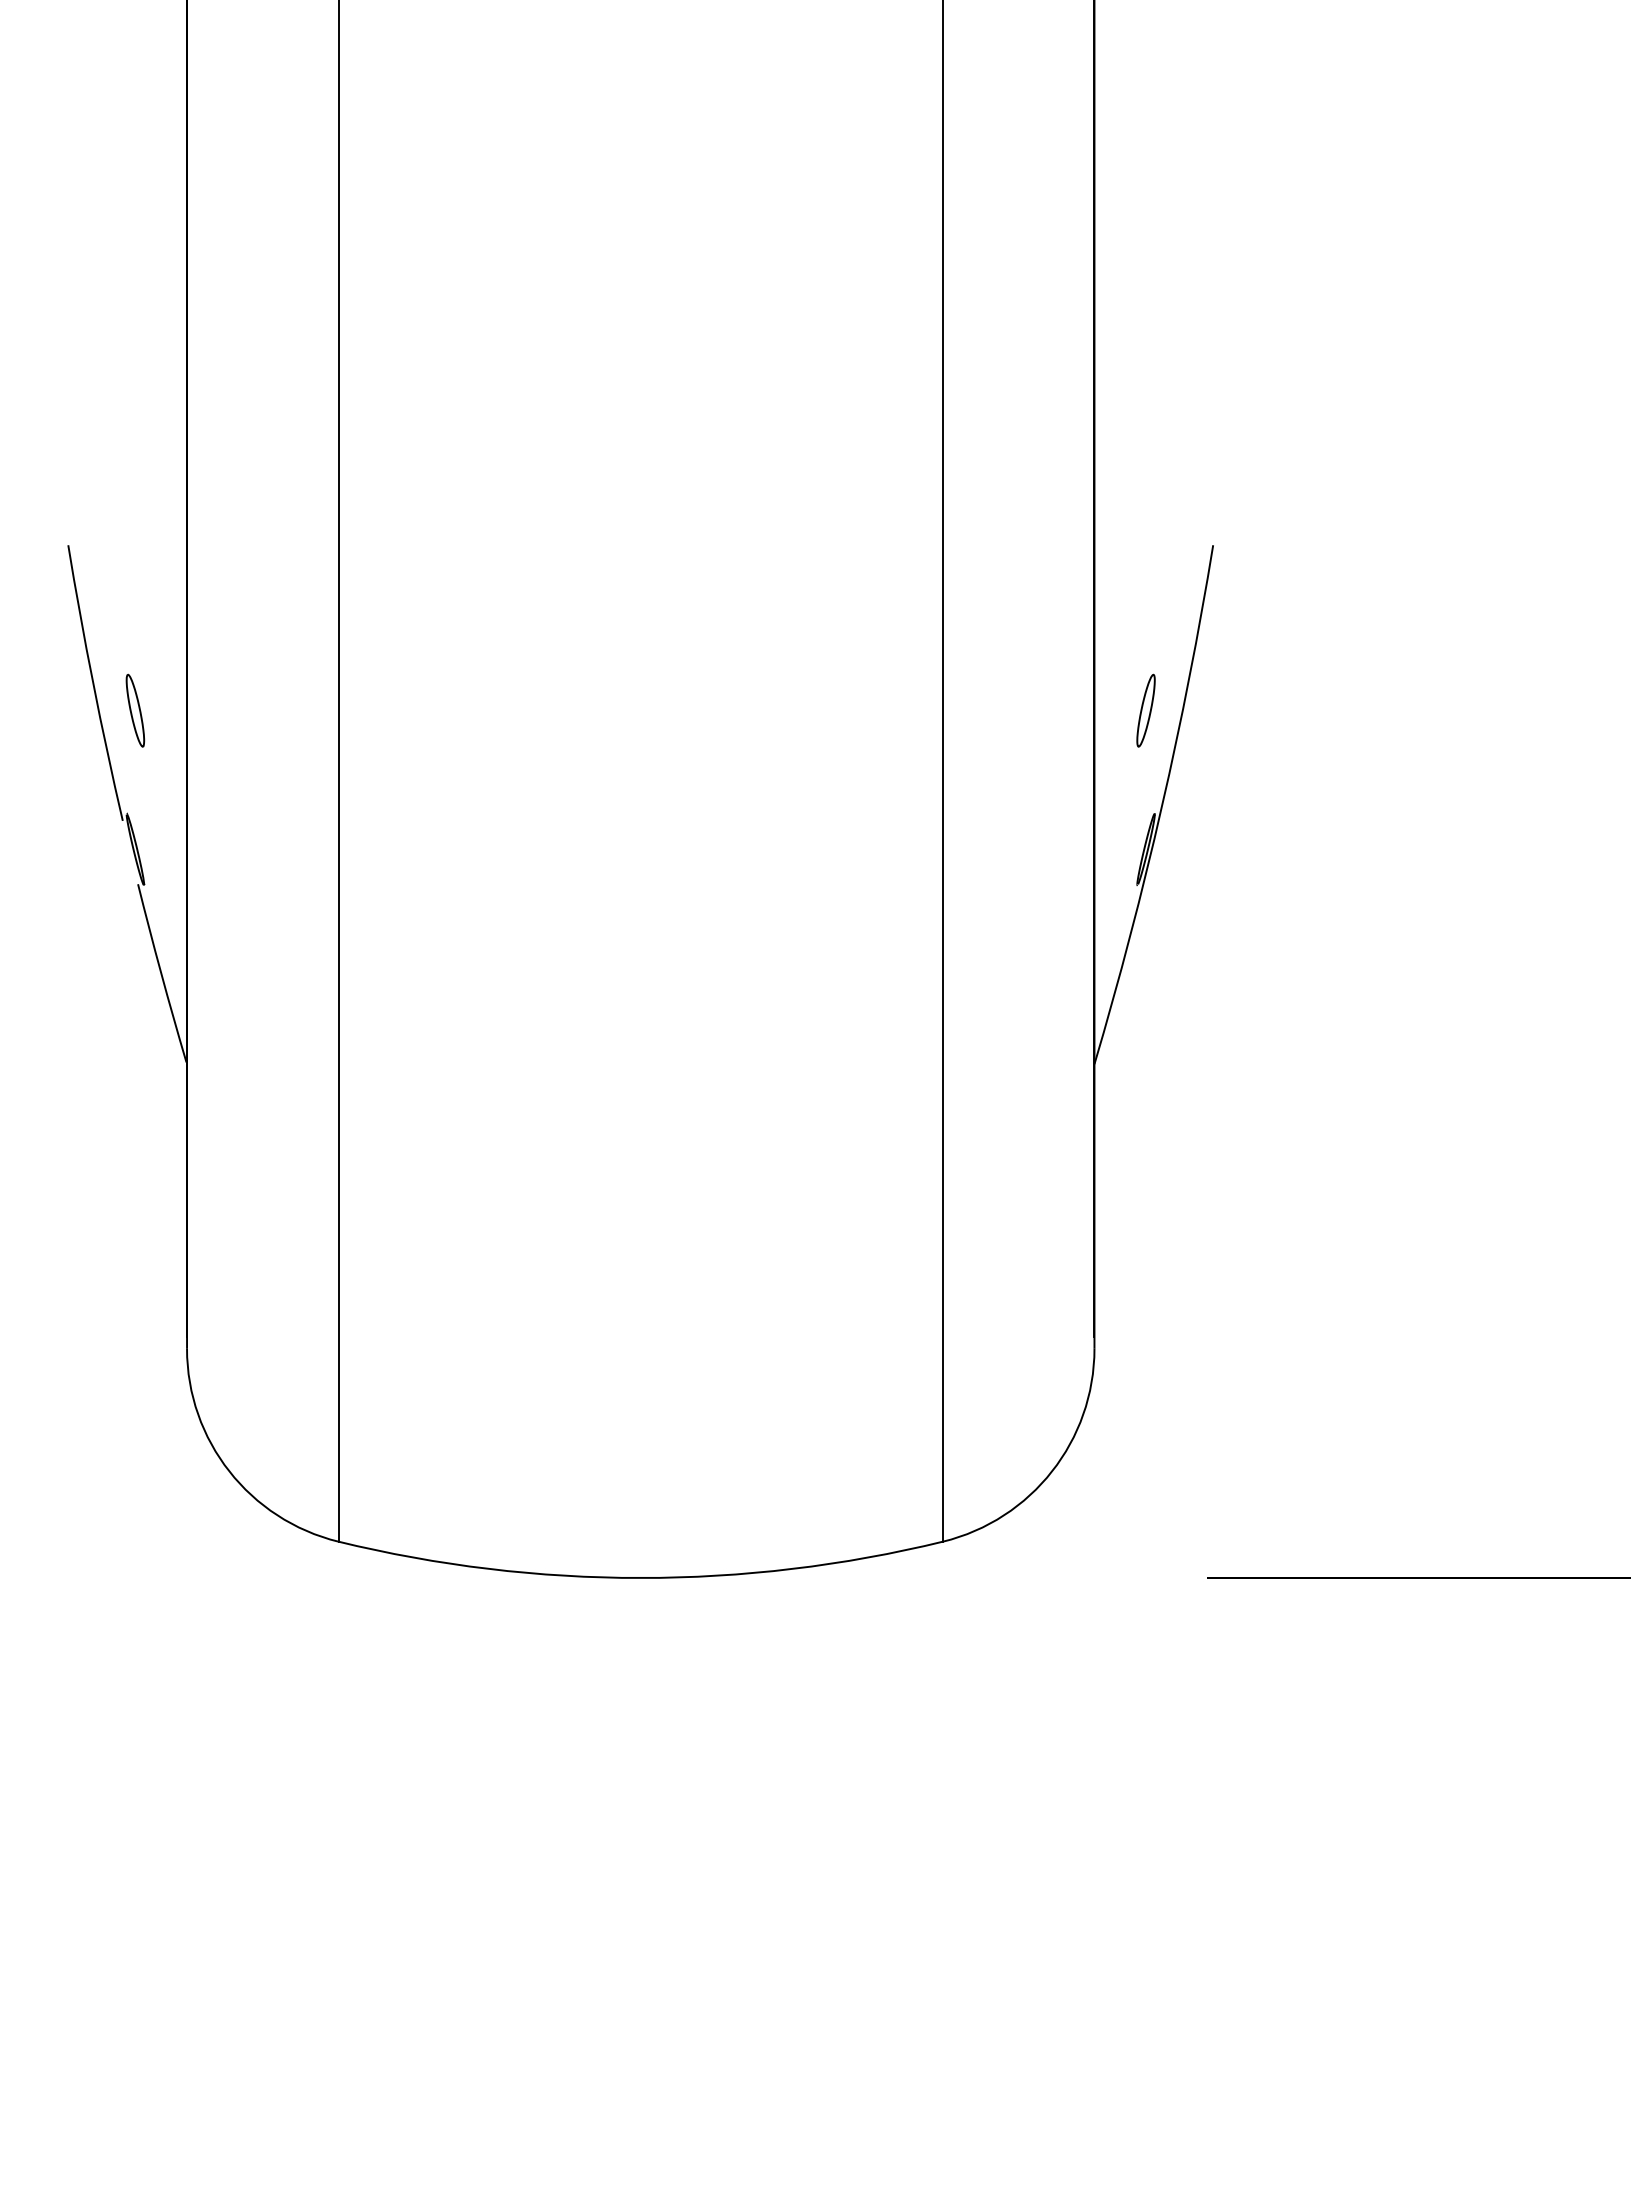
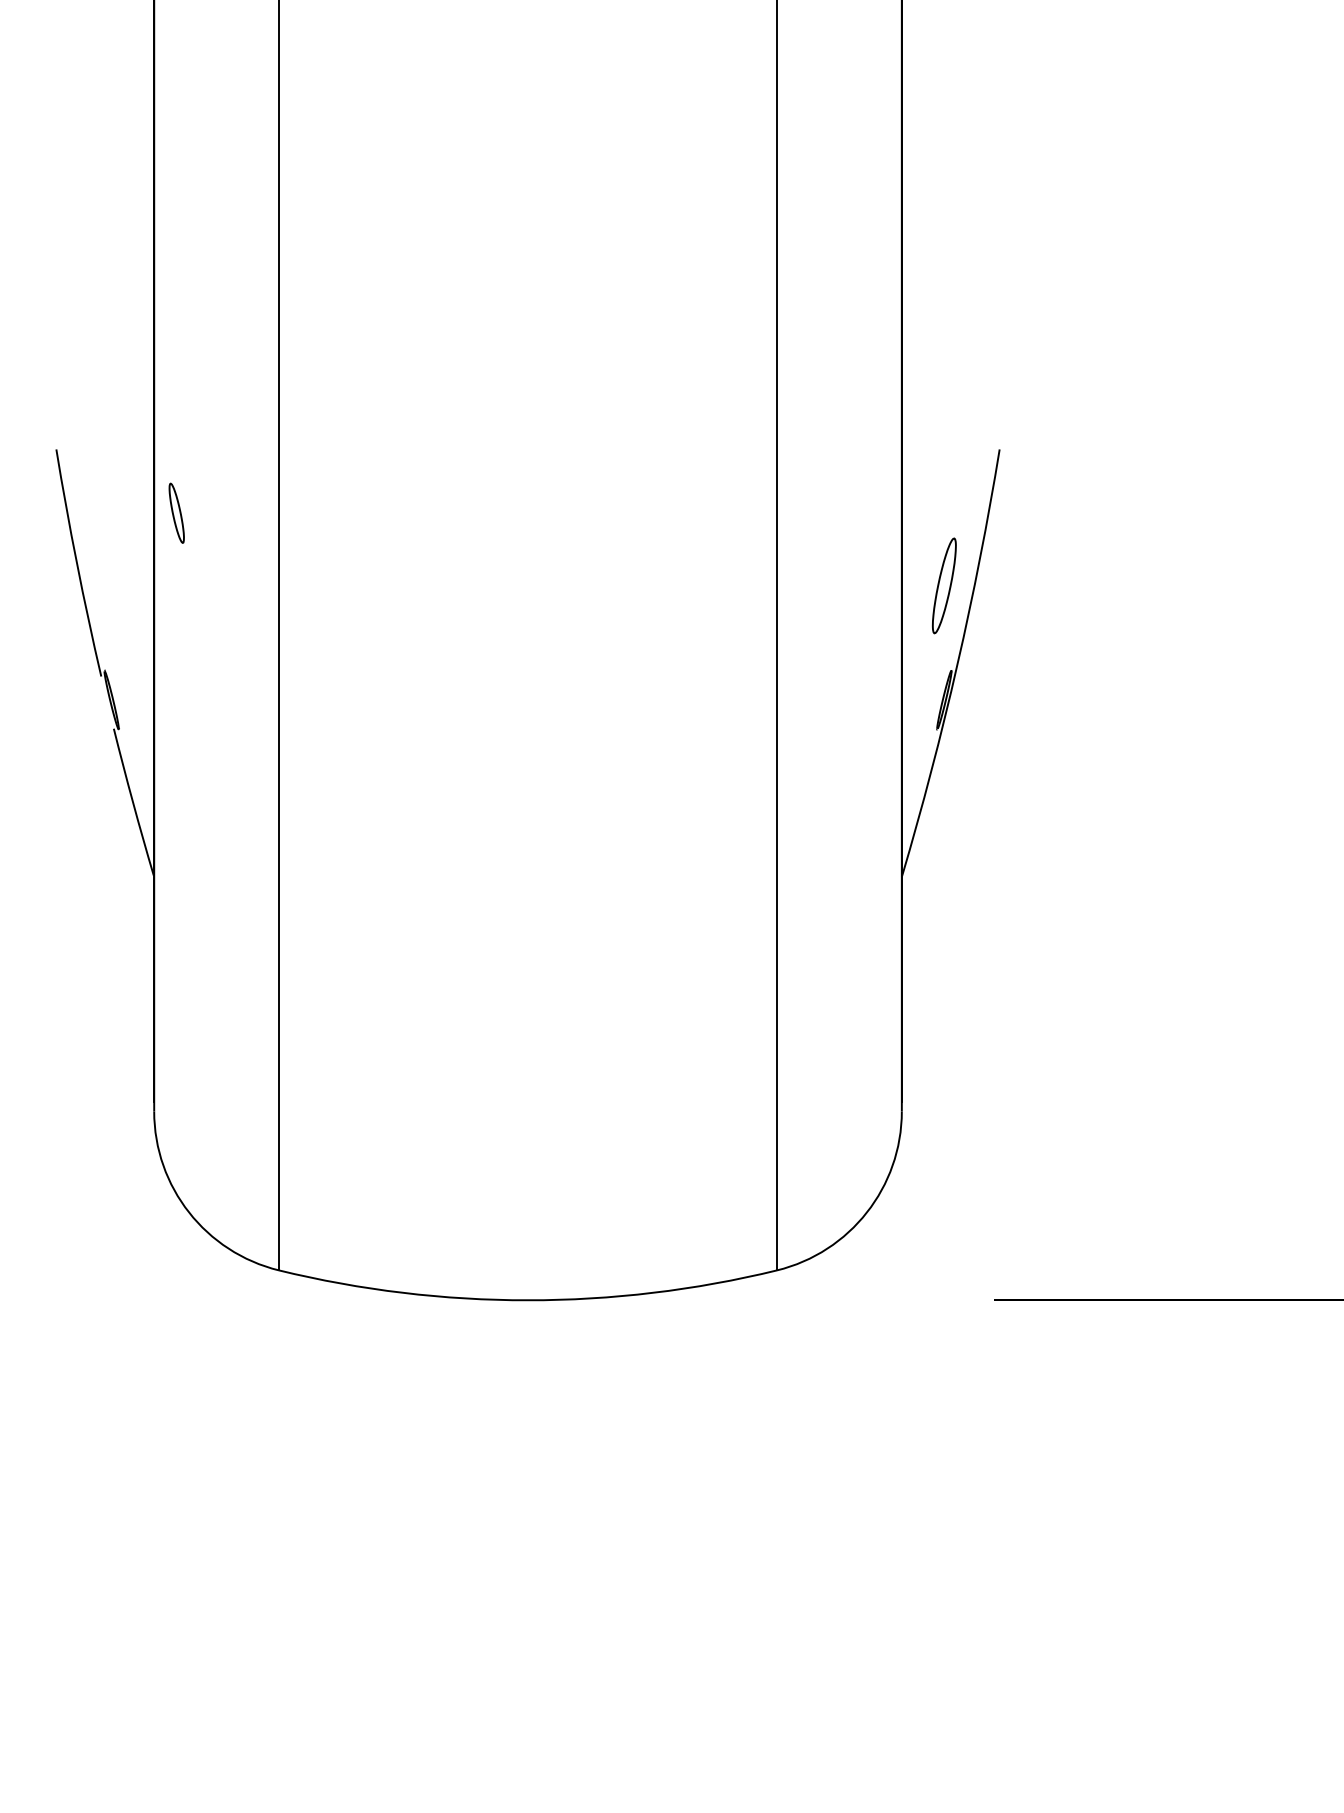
part: (135, 710) -> (176, 513), moved
part: (1145, 710) -> (943, 585), size x1.6

